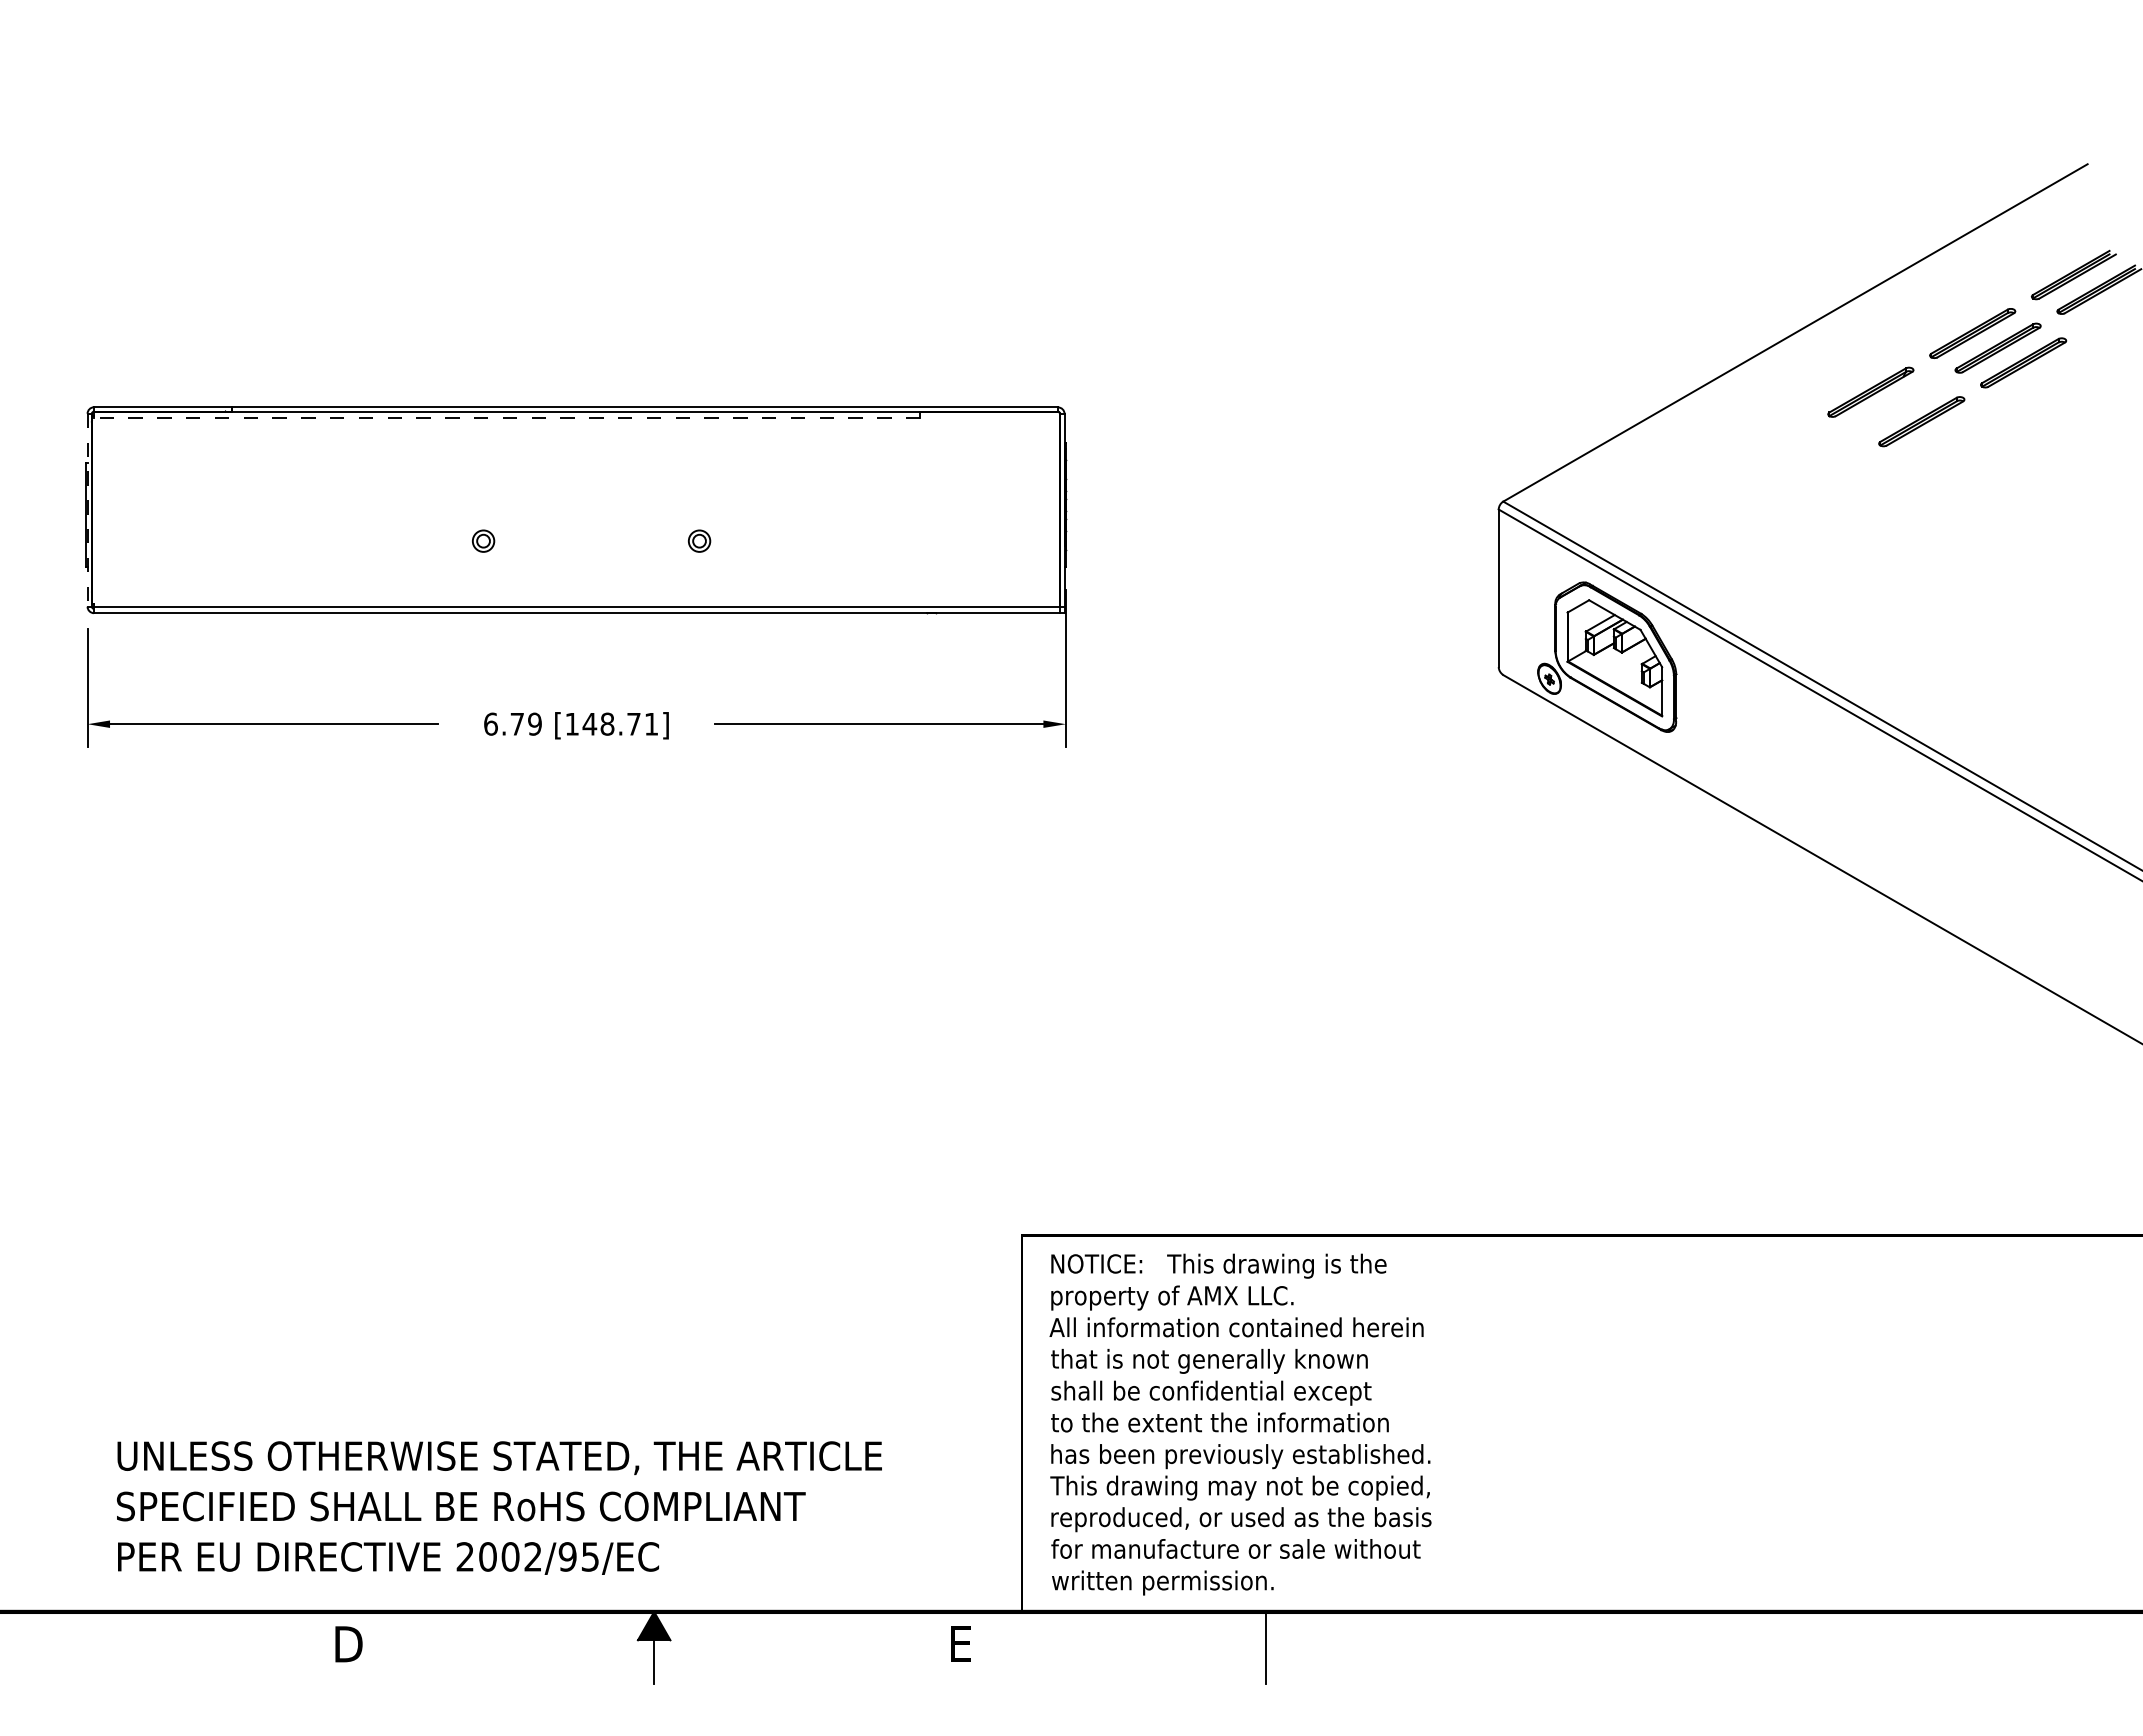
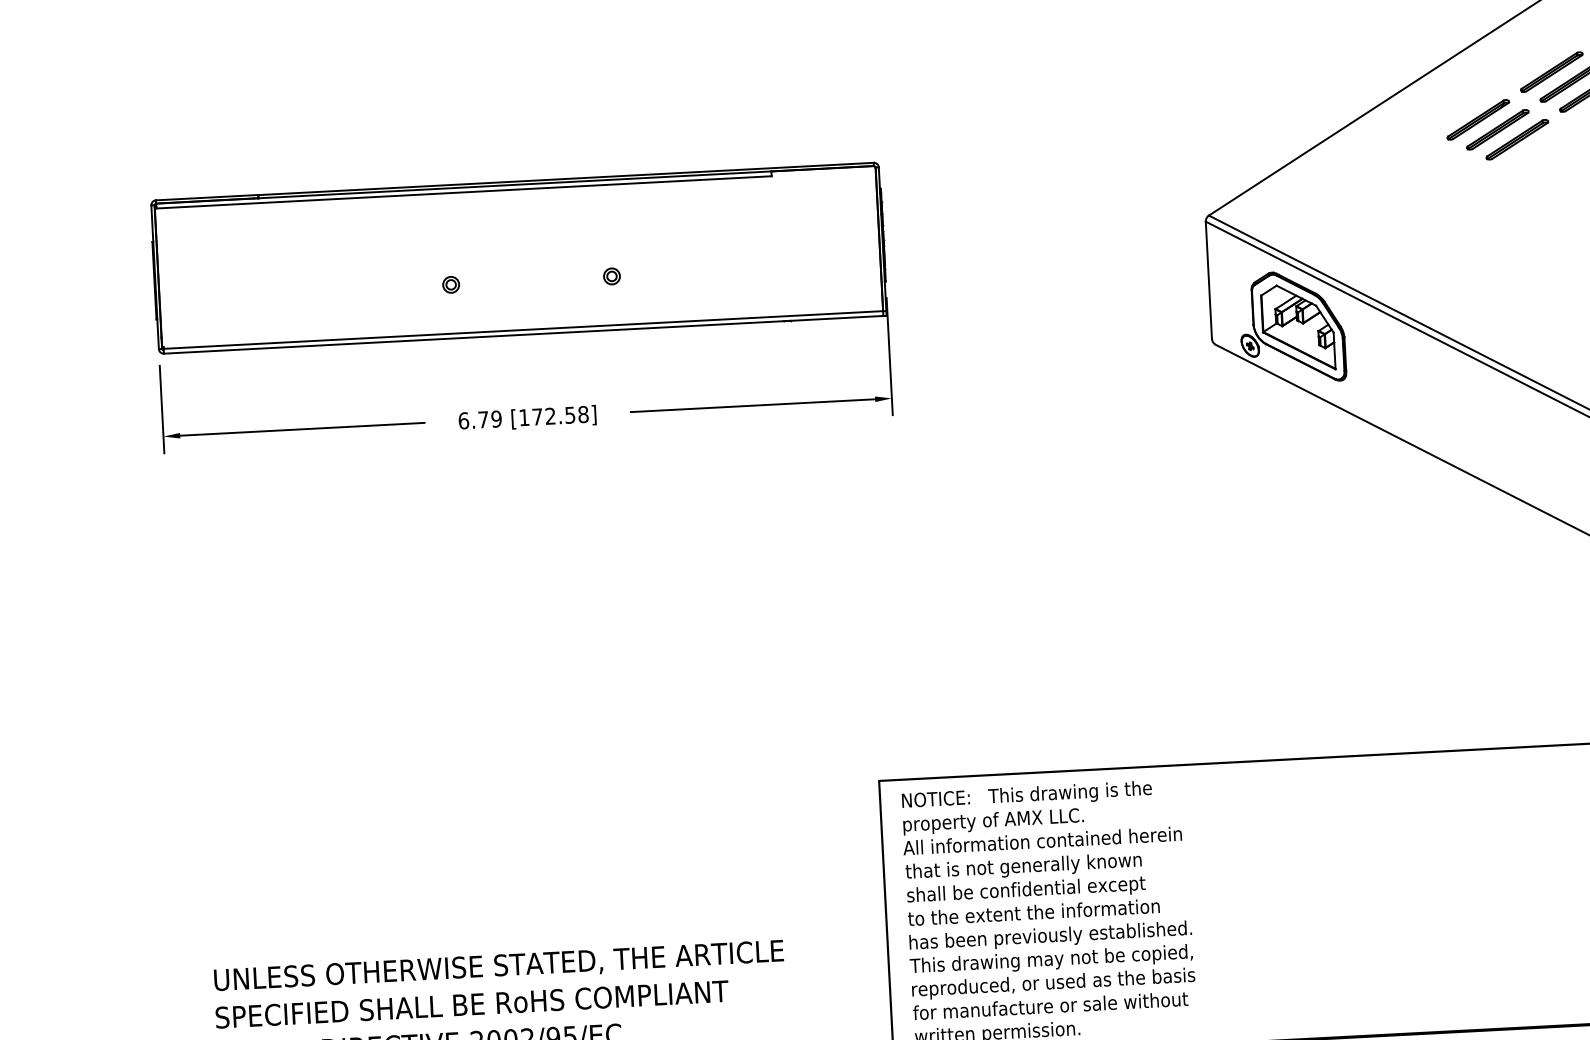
part: (1895, 406) -> (1497, 129), added
line: (506, 418) -> (463, 192), dashed -> solid
line: (87, 510) -> (155, 277), dashed -> solid
text: (620, 723) -> (560, 415), [148.71] -> [172.58]

